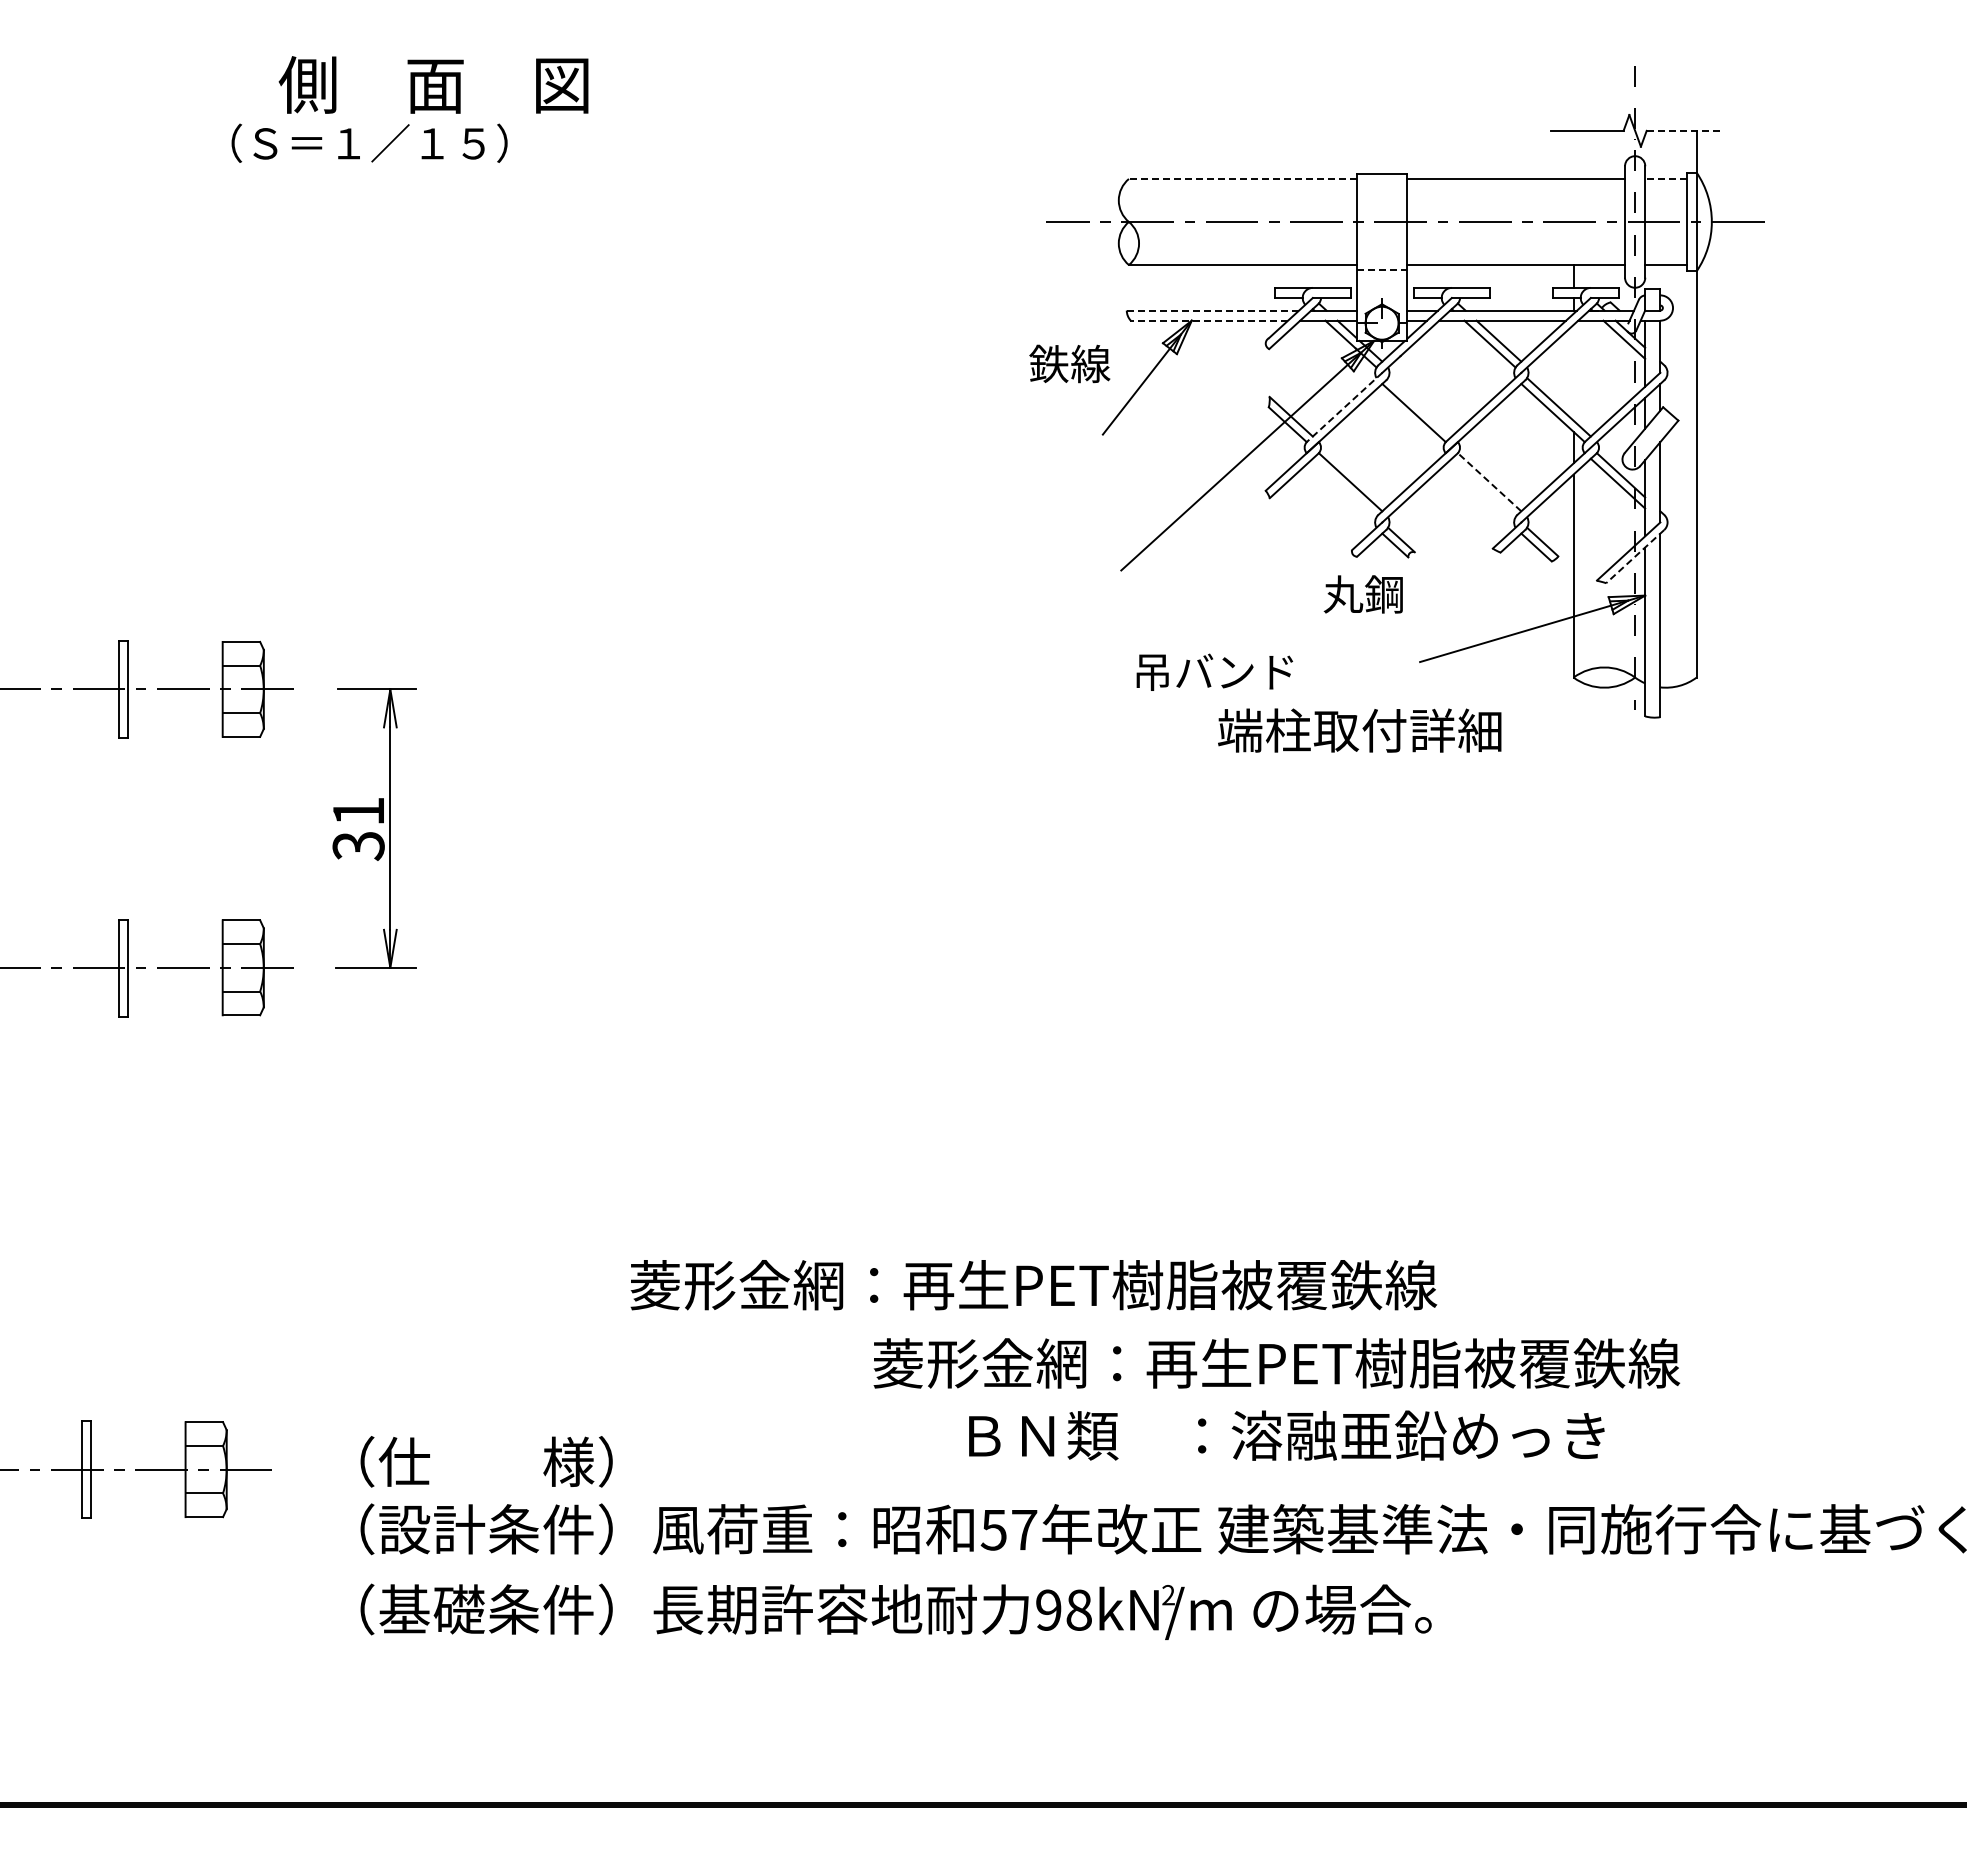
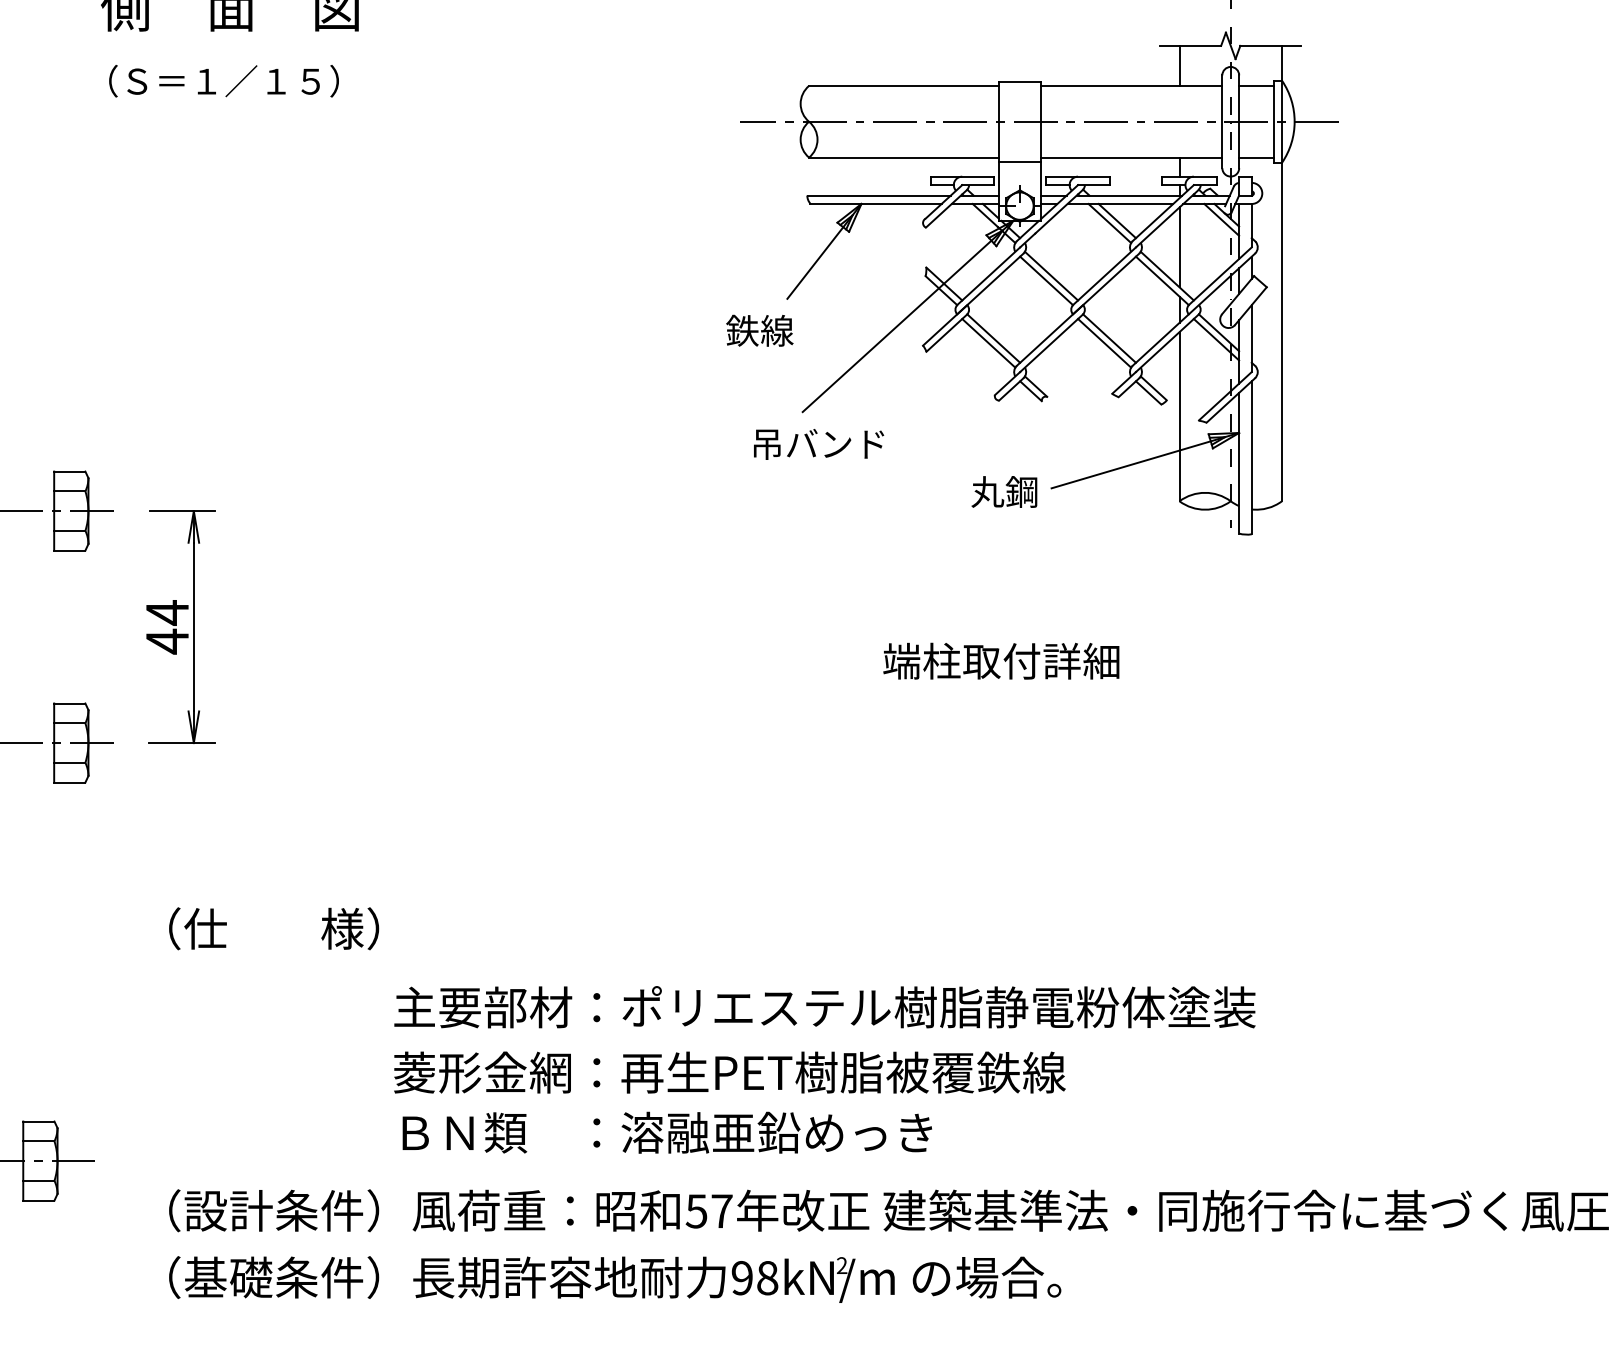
line: (1683, 130) -> (1271, 45), dashed -> solid
text: (369, 142) -> (223, 80), moved
line: (1573, 154) -> (1179, 65), added
line: (1242, 178) -> (903, 85), dashed -> solid
line: (1665, 178) -> (1256, 85), dashed -> solid
line: (1382, 270) -> (1020, 162), dashed -> solid
line: (1212, 310) -> (878, 195), dashed -> solid
line: (1208, 320) -> (875, 203), dashed -> solid
text: (1069, 363) -> (759, 330), moved
line: (1573, 372) -> (1179, 247), added
line: (1344, 407) -> (988, 276), dashed -> solid
line: (1419, 407) -> (1051, 276), added
line: (1489, 481) -> (1109, 337), dashed -> solid
line: (1344, 487) -> (988, 342), added
line: (1483, 487) -> (1104, 342), added
line: (1634, 556) -> (1230, 400), dashed -> solid
text: (1362, 594) -> (1003, 492), moved
text: (1214, 671) -> (818, 443), moved
text: (1359, 730) -> (1001, 661), moved
text: (358, 828) -> (167, 626), 31 -> 44
text: (1147, 1284) -> (824, 1006), 菱形金網：再生PET樹脂被覆鉄線 -> 主要部材：ポリエステル樹脂静電粉体塗装
text: (1276, 1363) -> (729, 1072), moved
text: (1286, 1435) -> (667, 1132), moved
text: (486, 1461) -> (273, 928), moved

